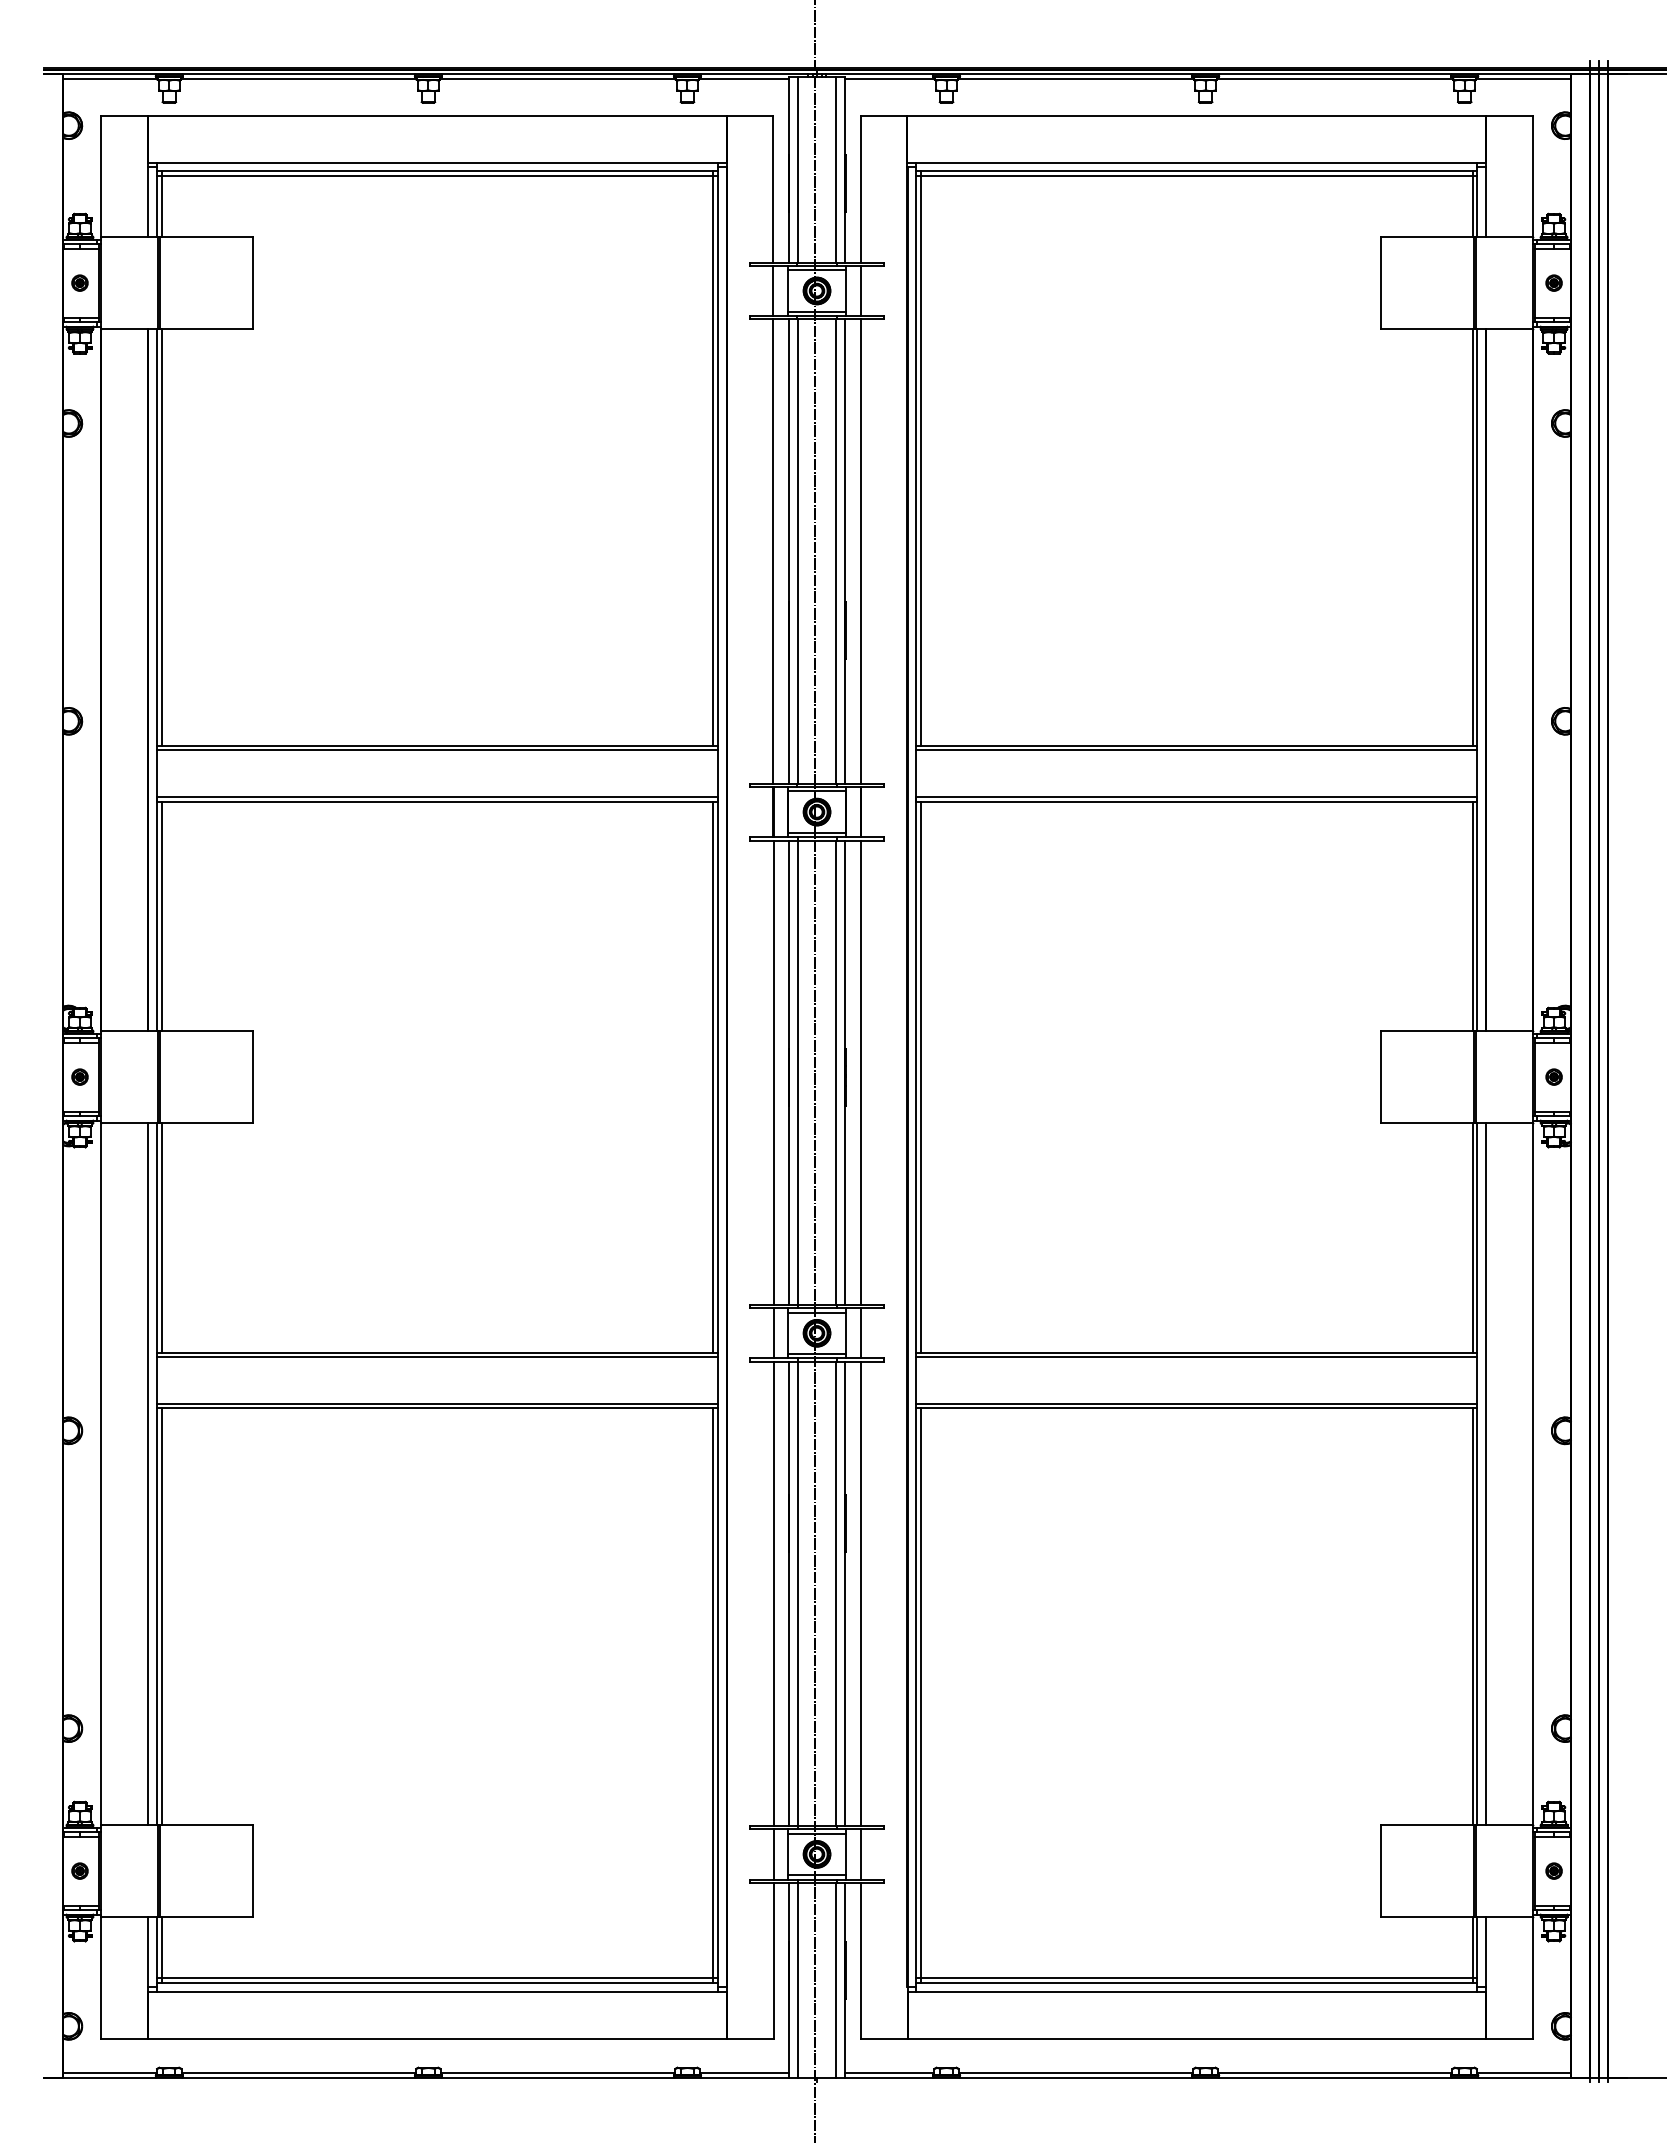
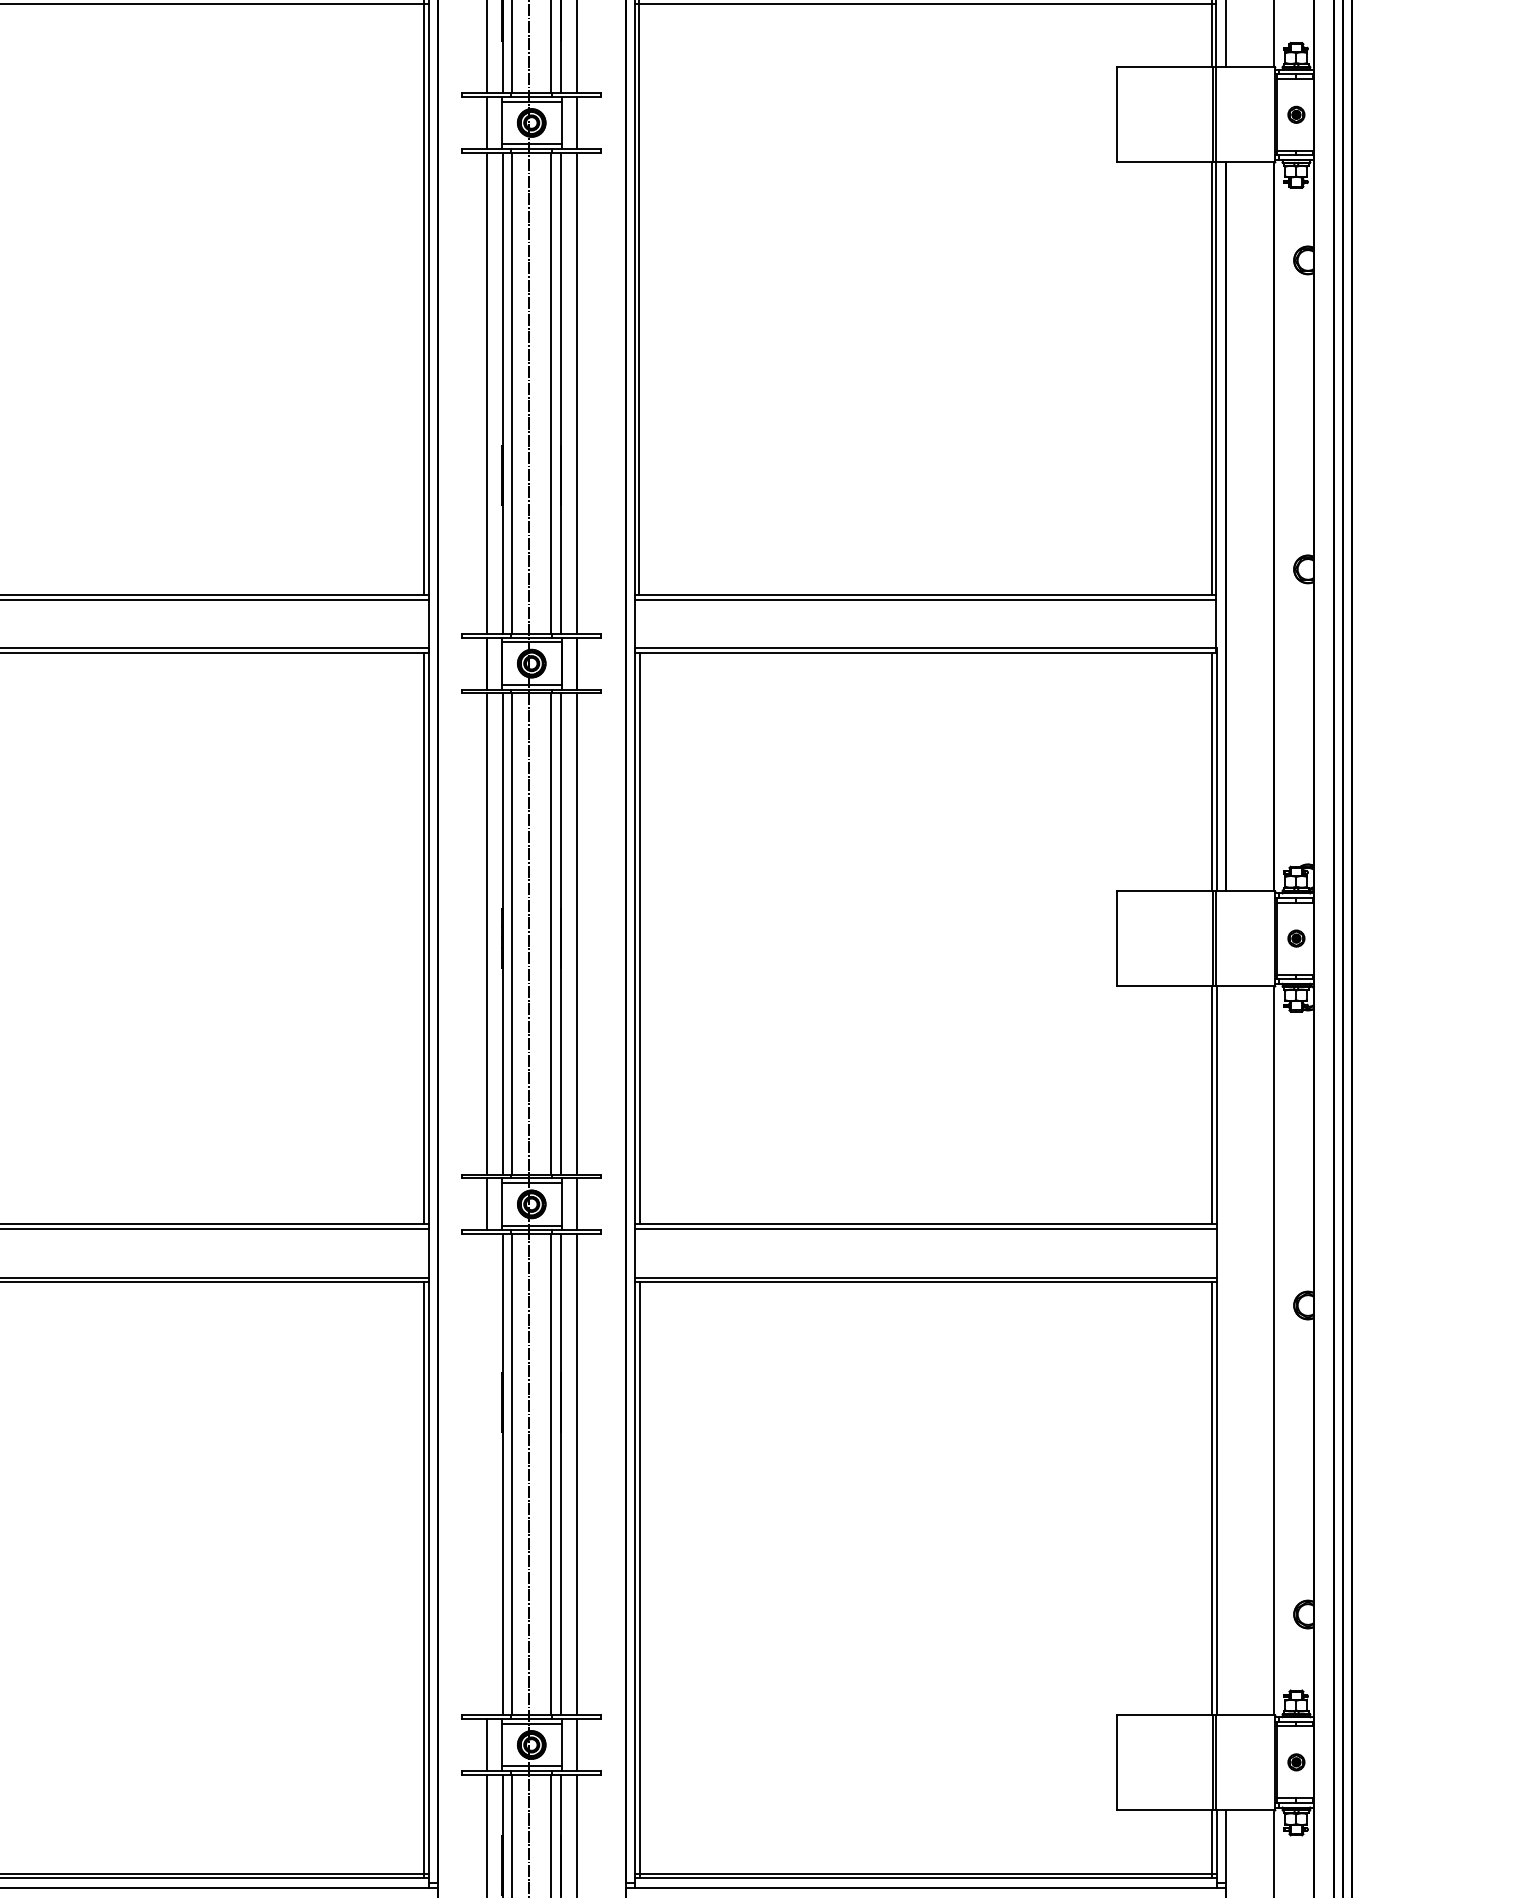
line: (1485, 1473) -> (1225, 1349), removed
line: (773, 1593) -> (486, 1474), removed

